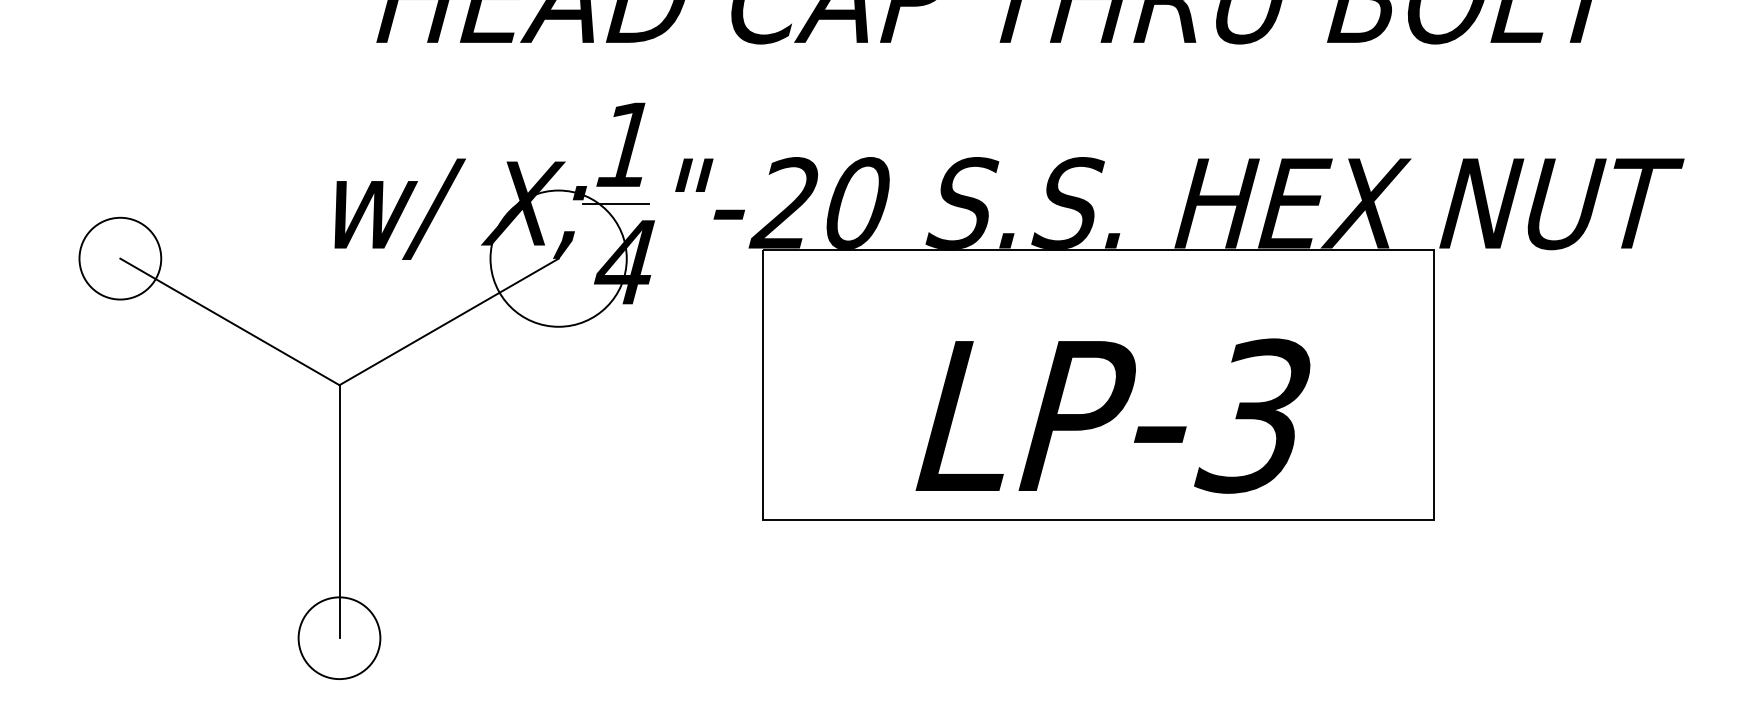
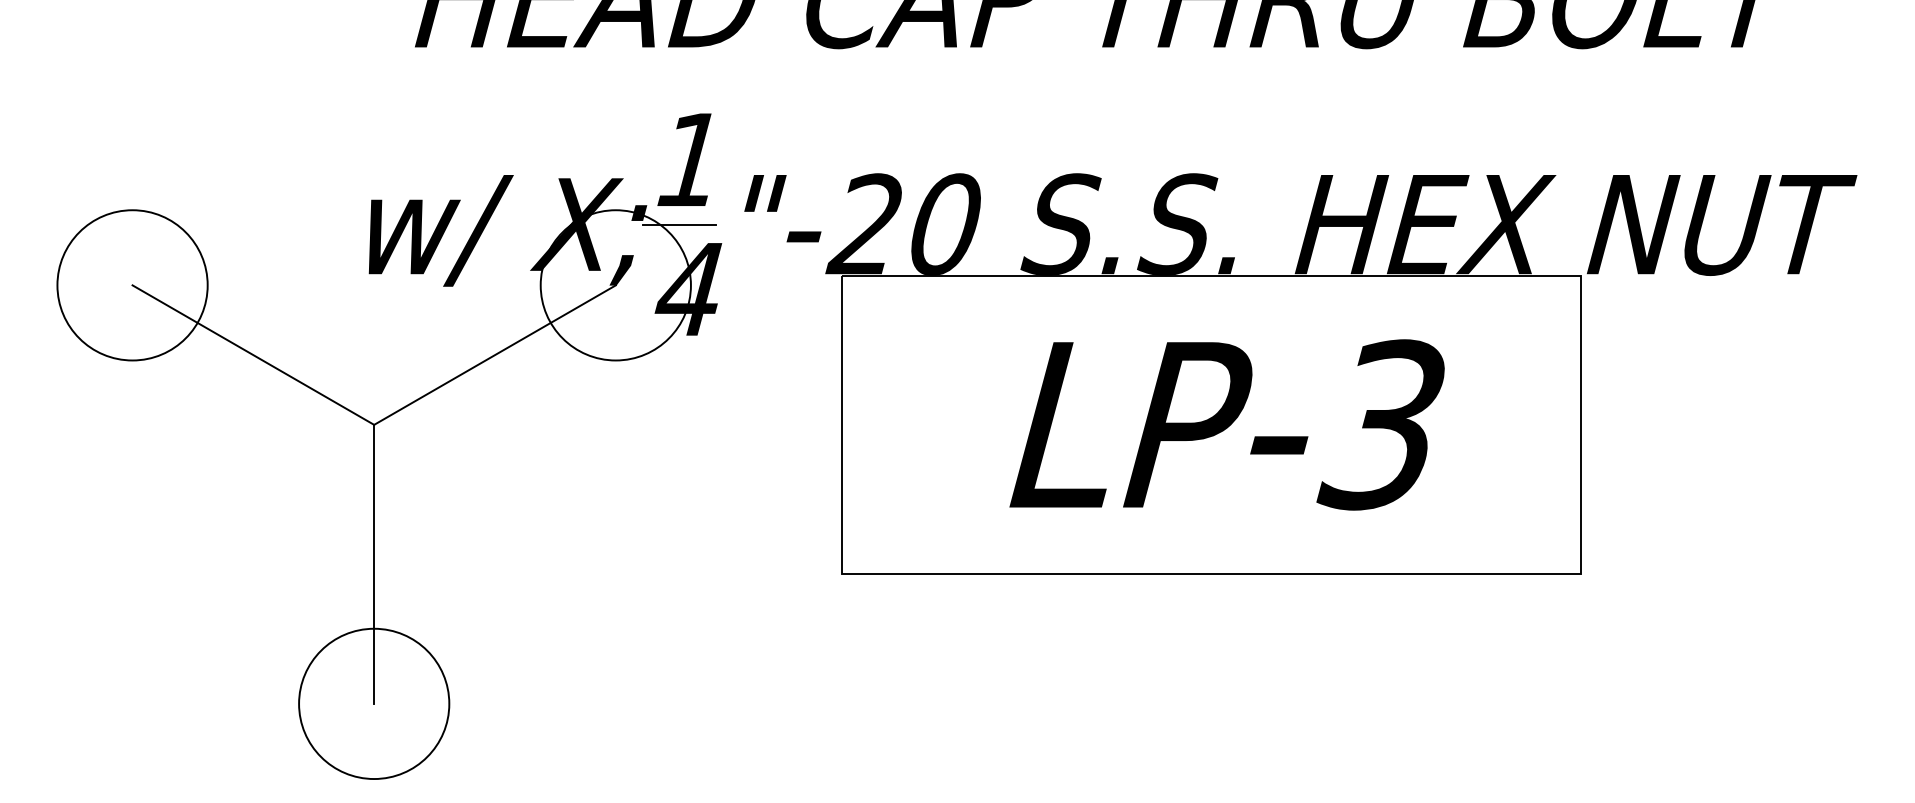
circle: (120, 258) -> (132, 285), size x1.67
text: (1112, 415) -> (1226, 424), moved
circle: (339, 637) -> (374, 703), size x1.67

